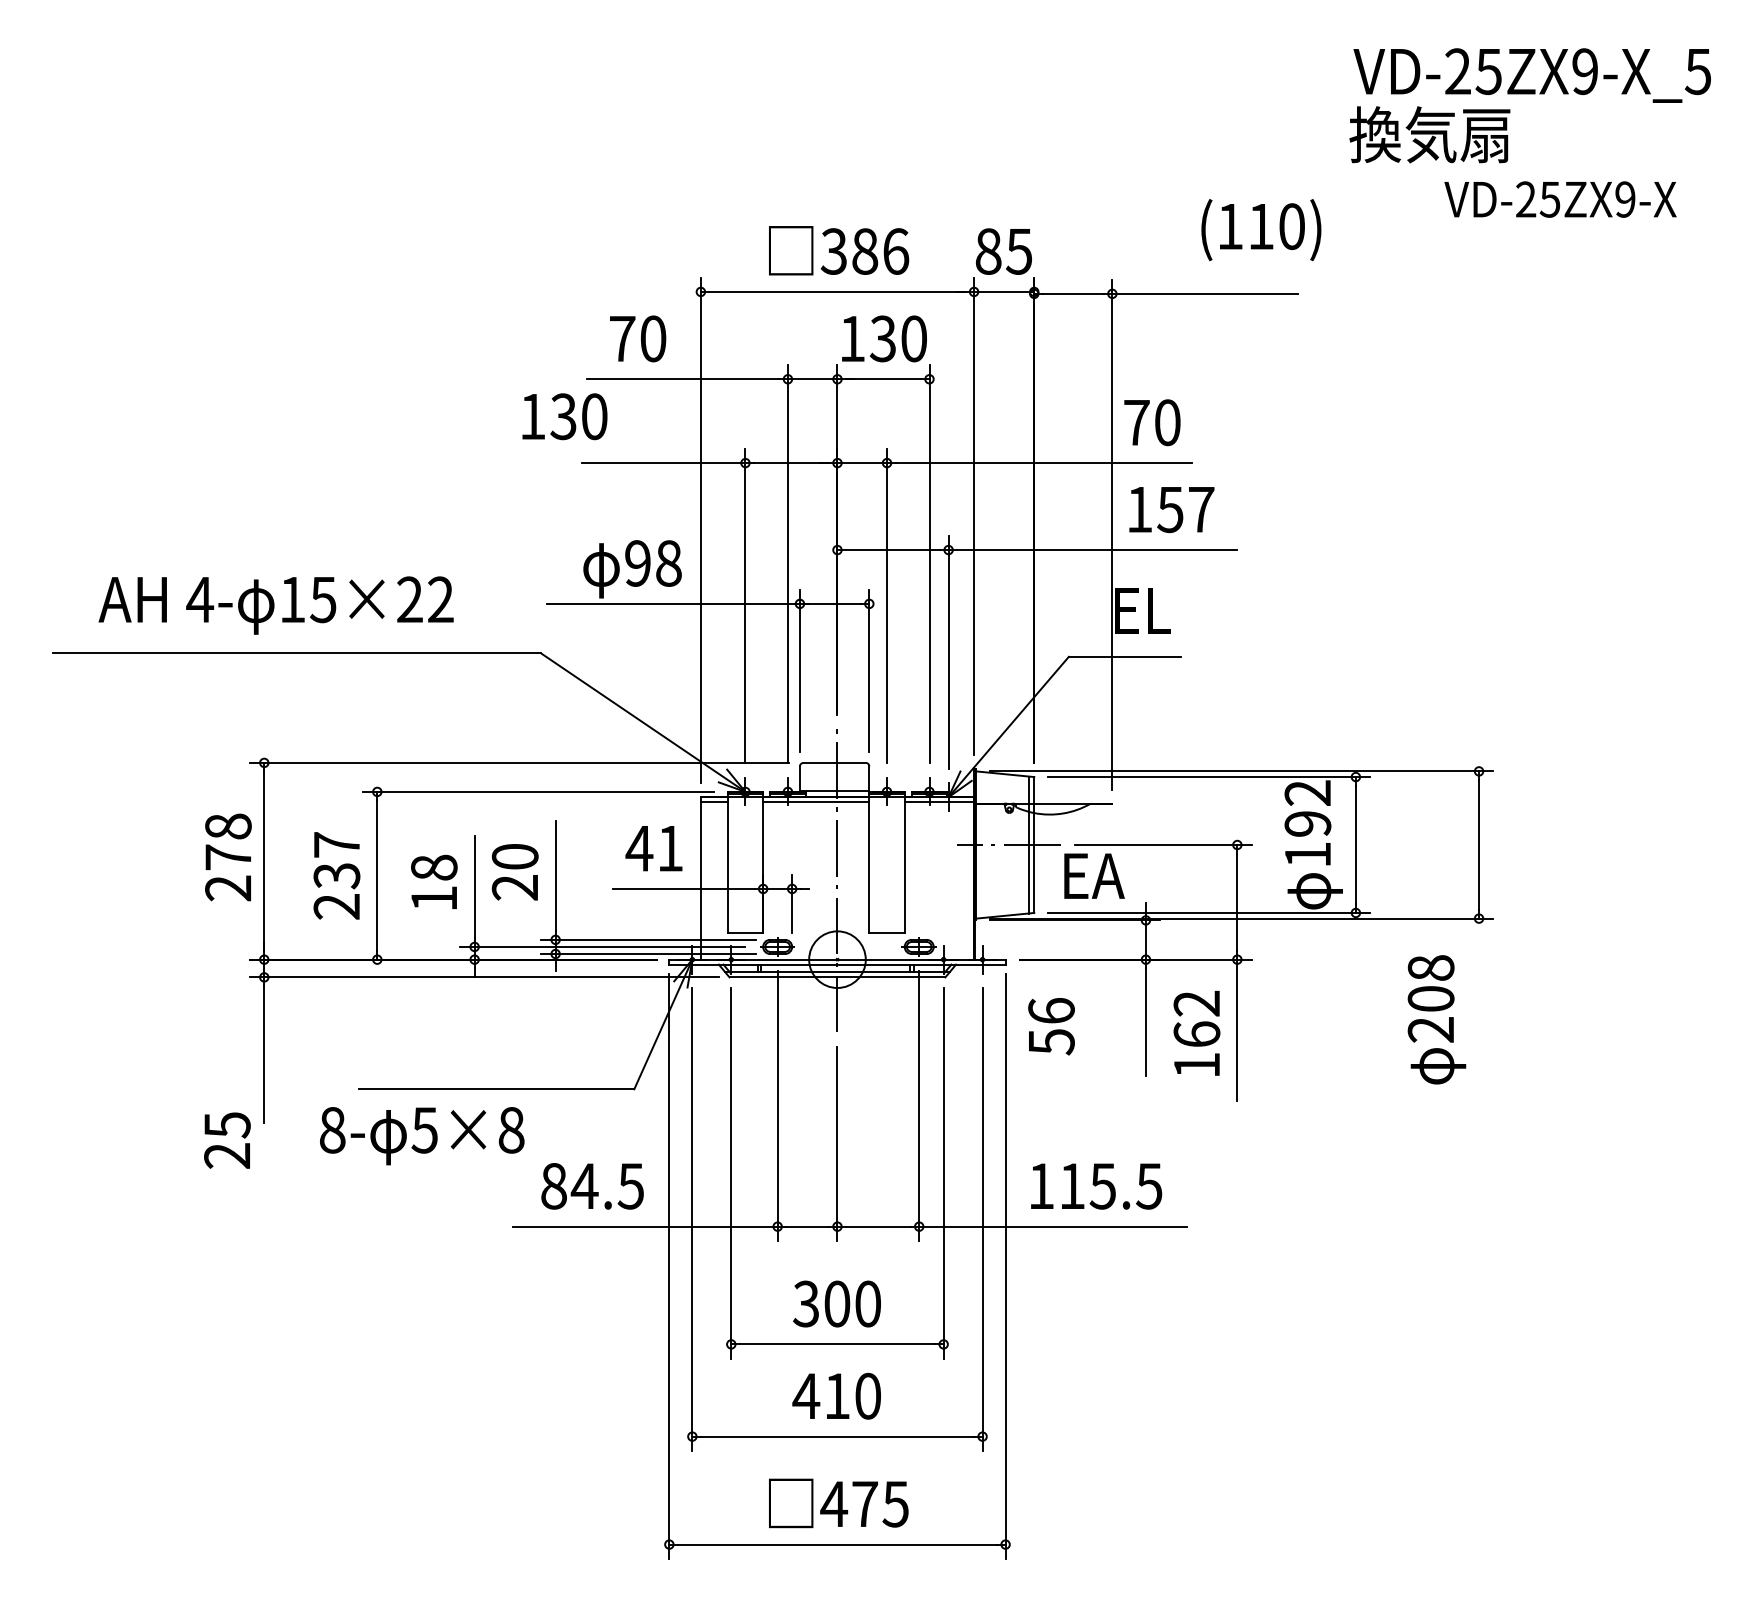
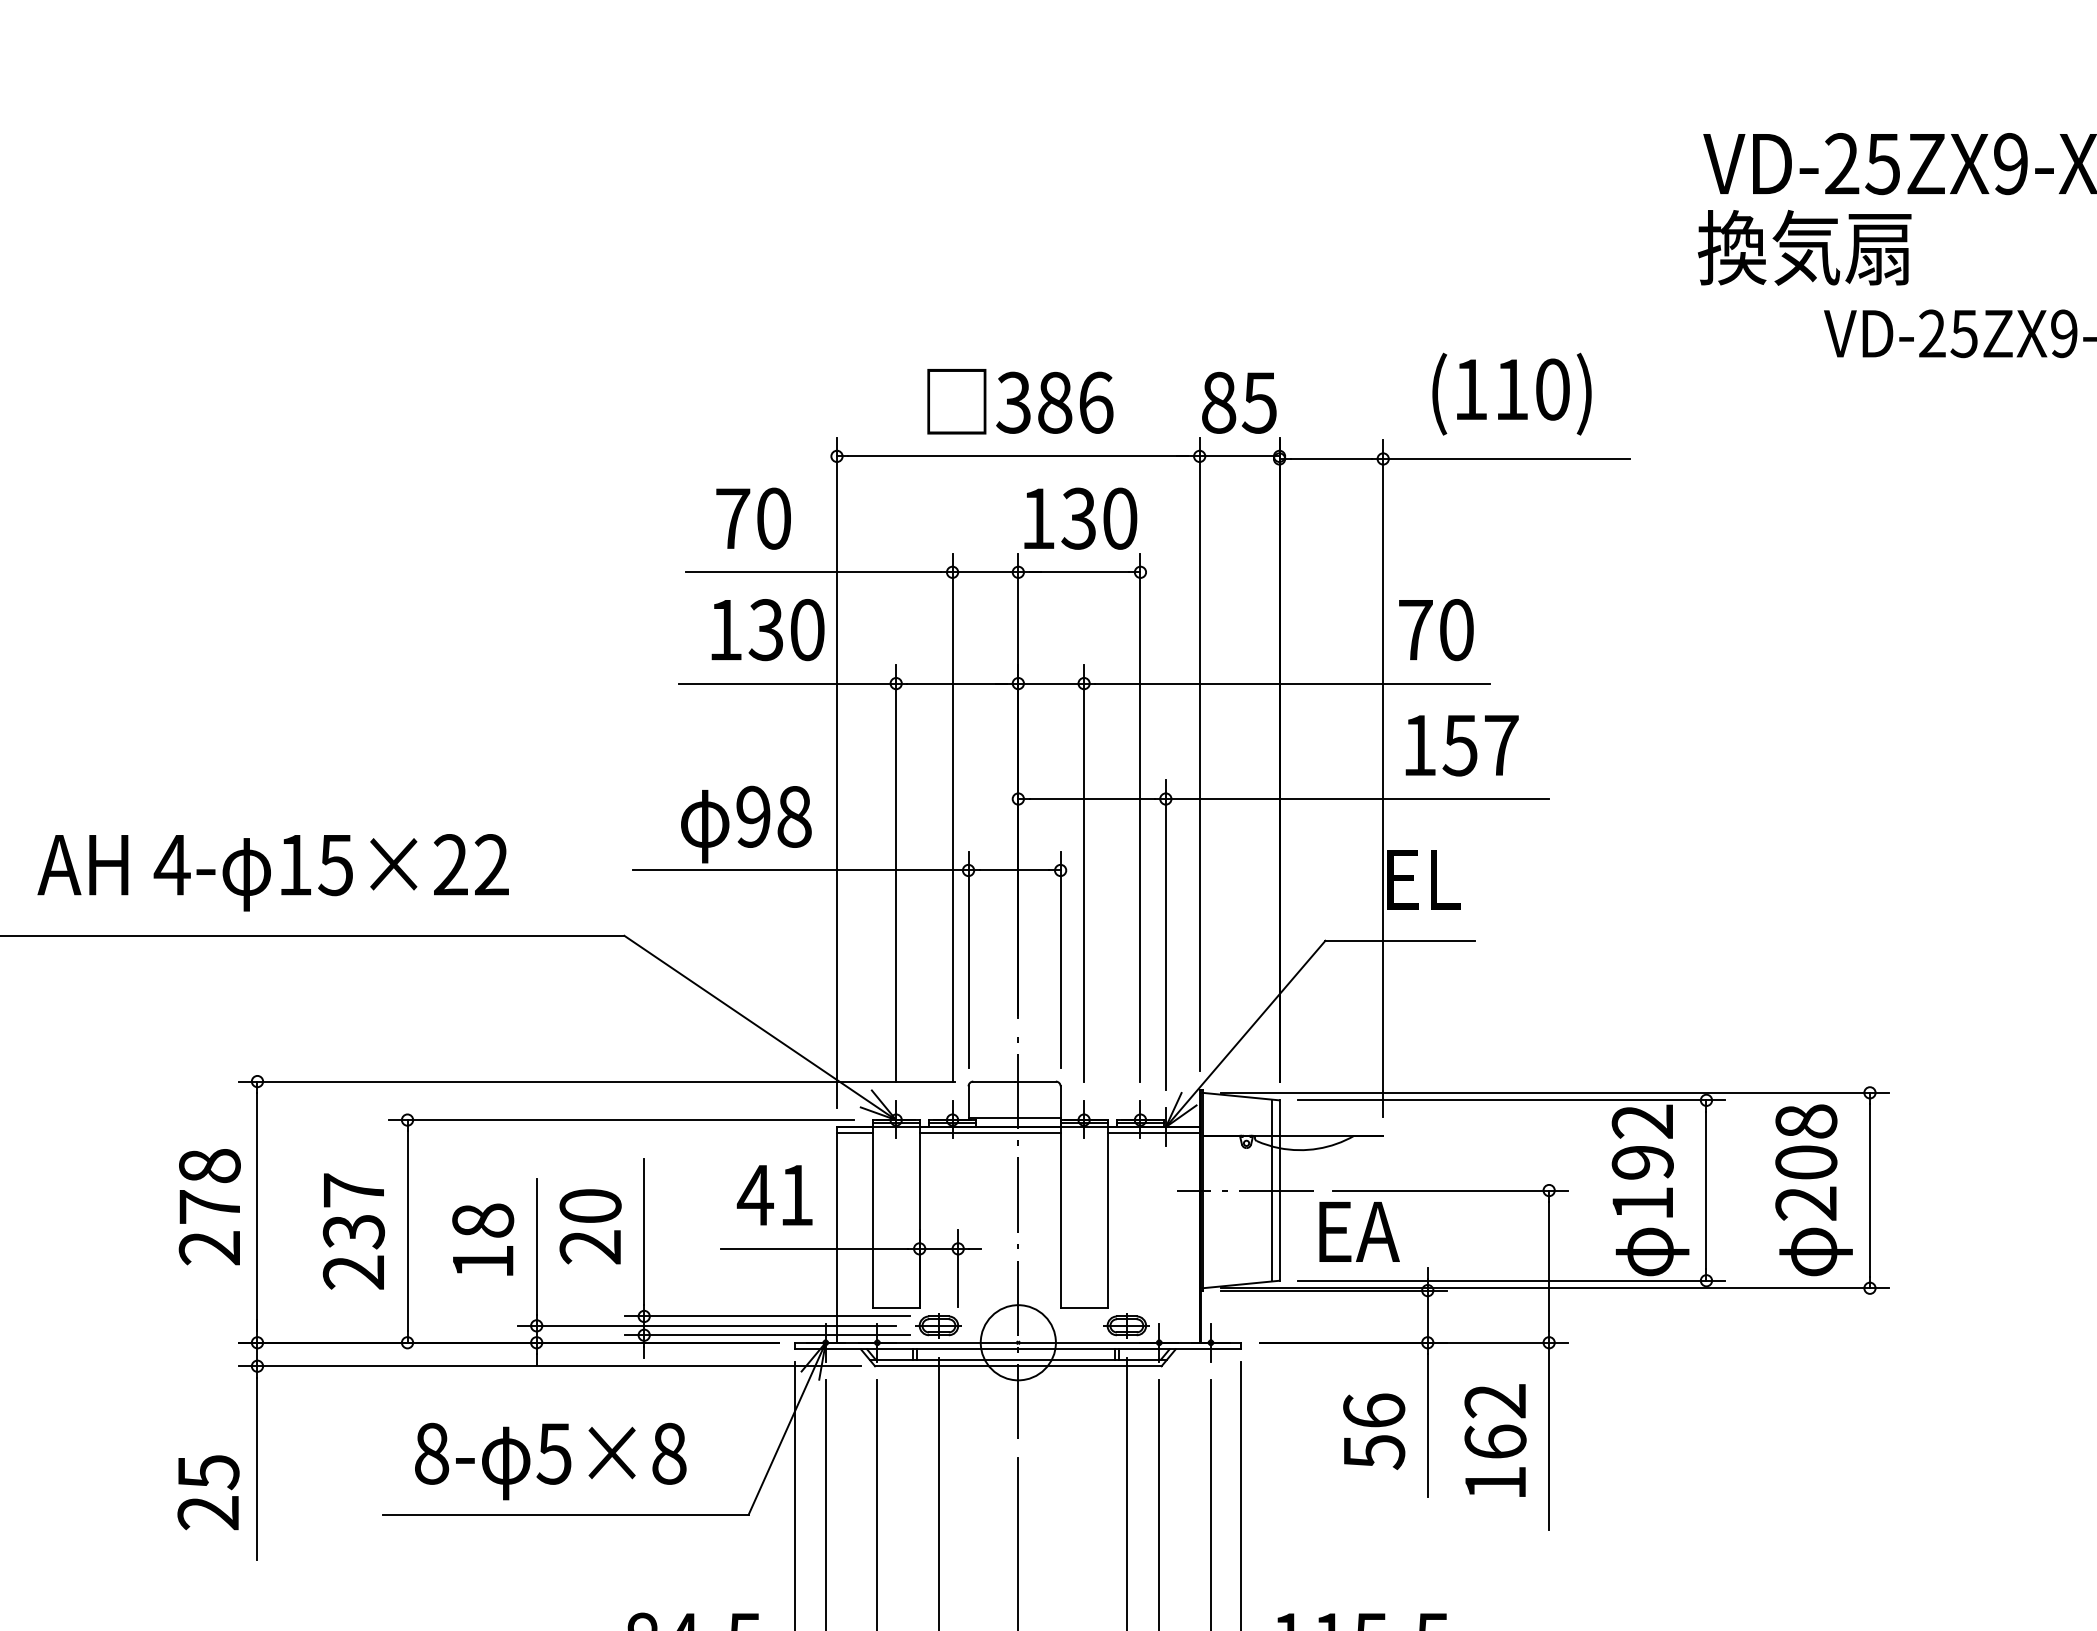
text: (1261, 230) -> (1512, 394), moved
text: (564, 416) -> (767, 629), moved
text: (1436, 1019) -> (1813, 1189), moved
text: (1051, 1026) -> (1374, 1431), moved
text: (422, 1136) -> (551, 1461), moved
text: (227, 1140) -> (208, 1492), moved

